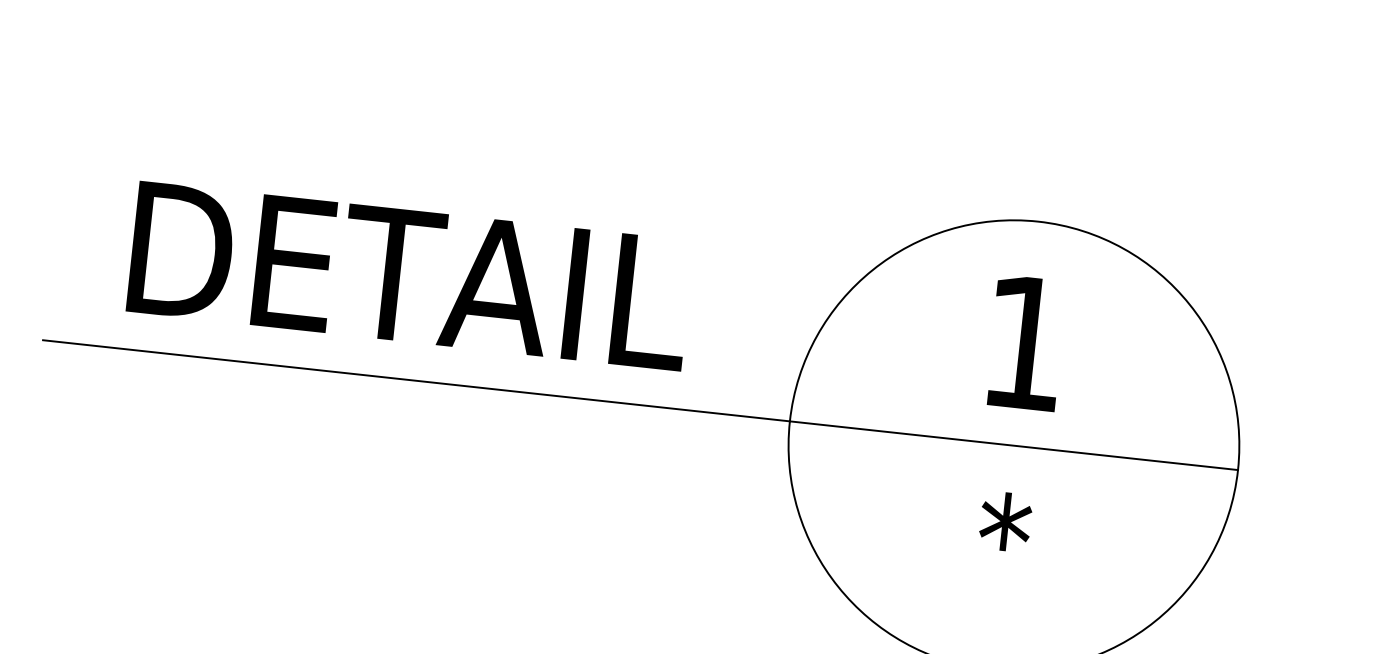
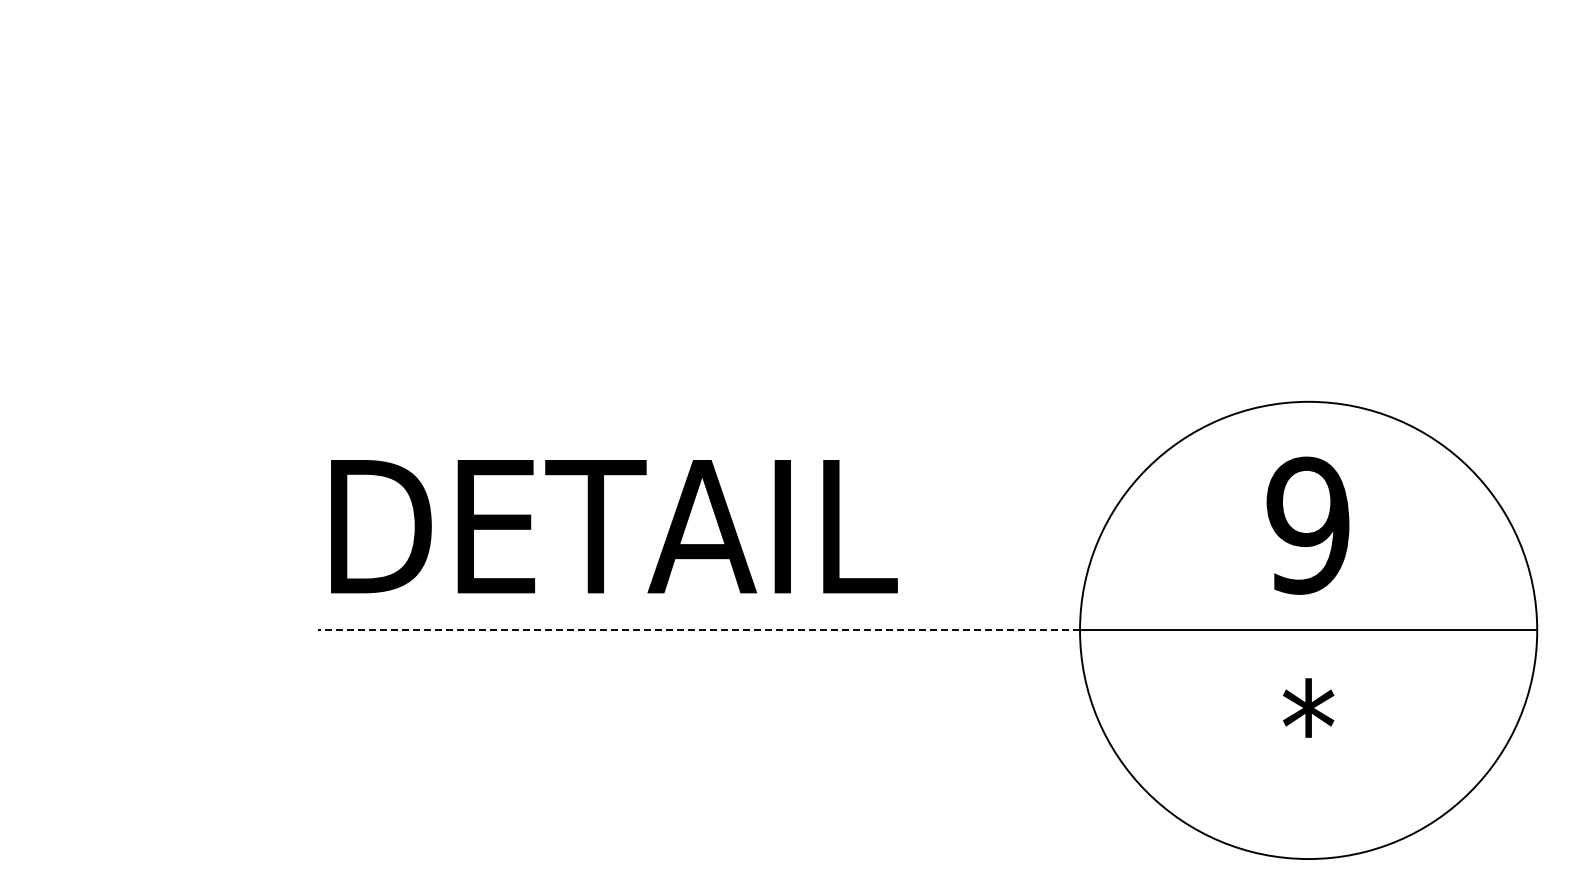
text: (410, 276) -> (614, 526), moved
text: (1024, 342) -> (1307, 525), 1 -> 9
line: (416, 380) -> (699, 630), solid -> dashed

